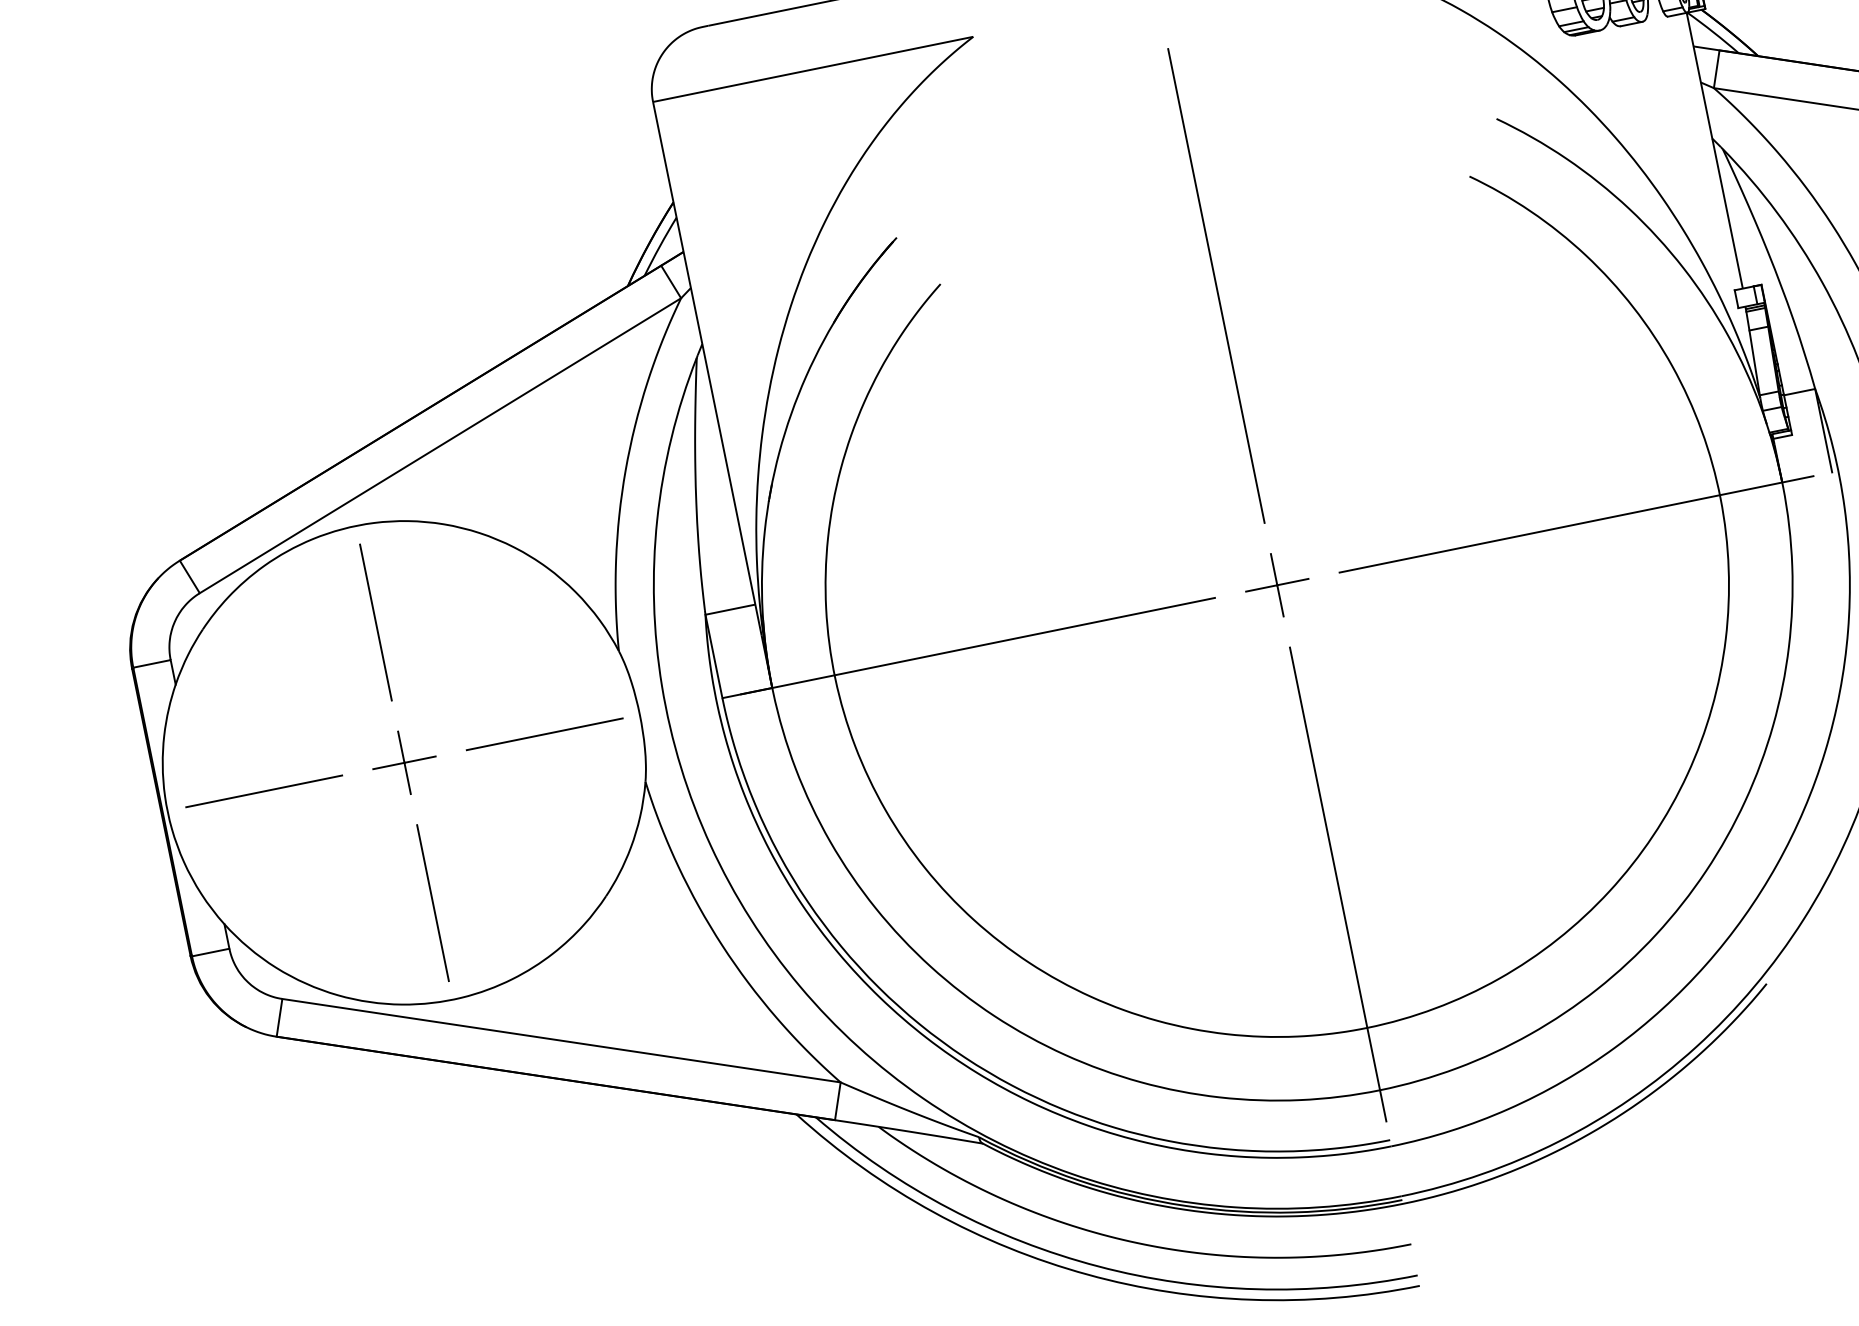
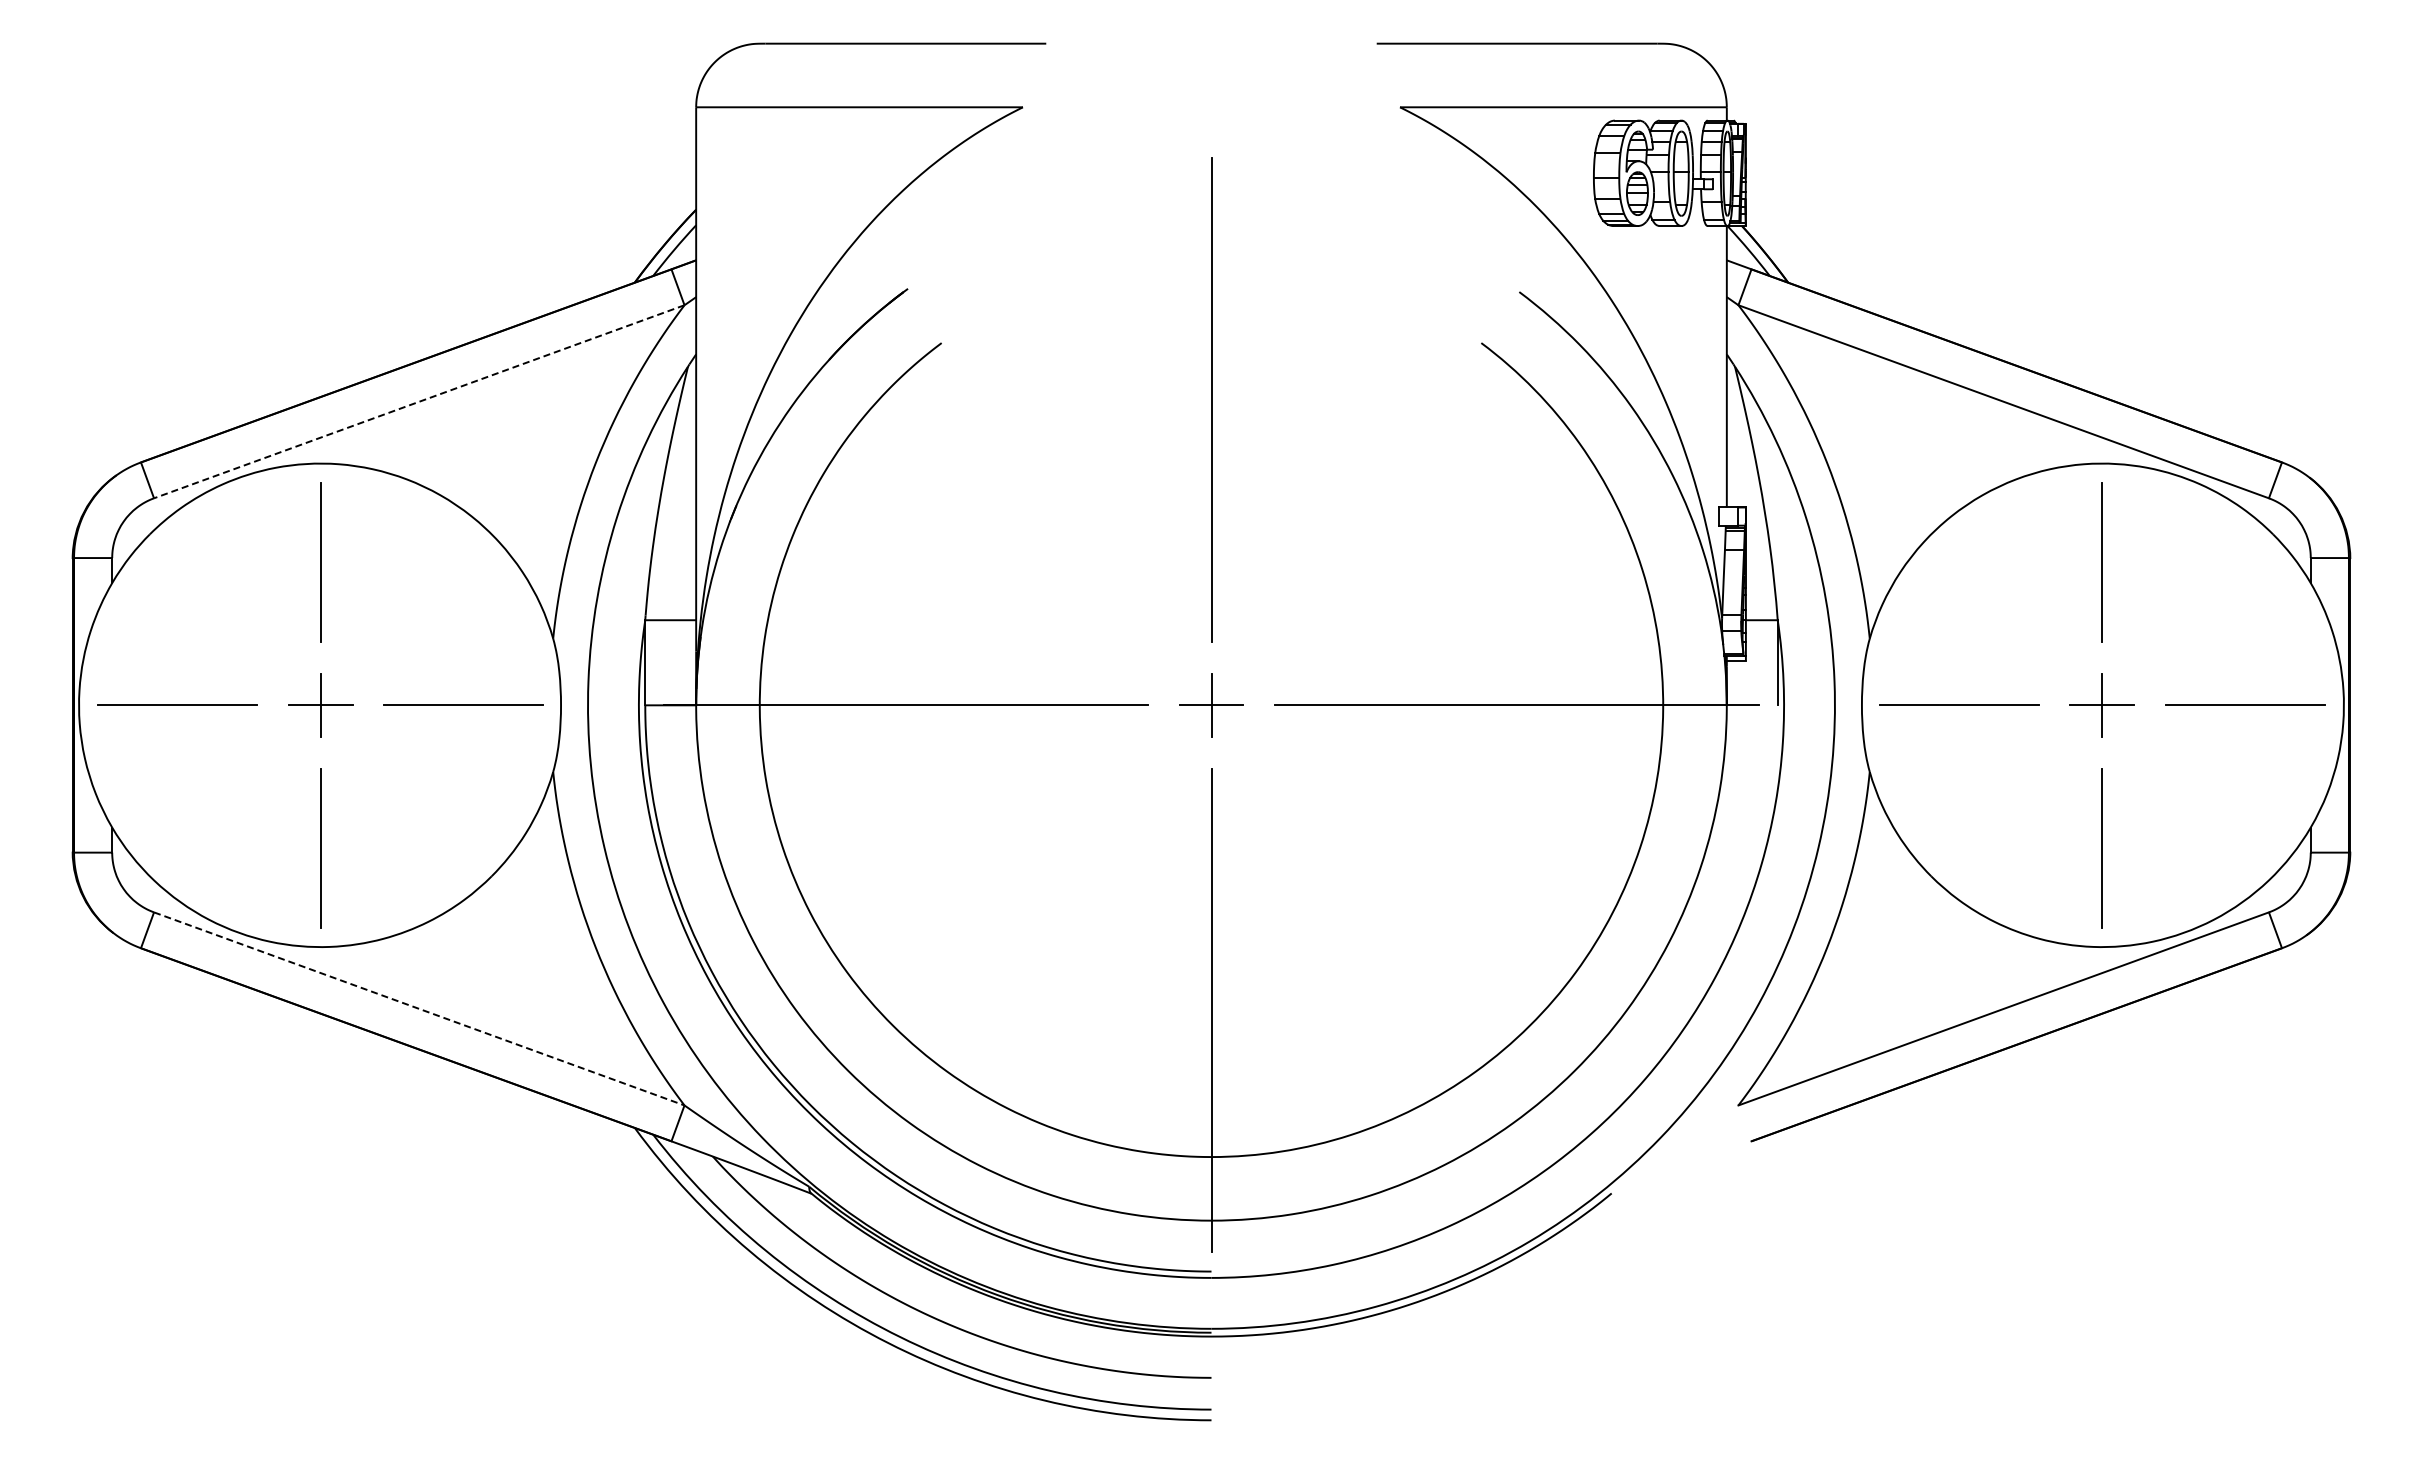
line: (439, 445) -> (418, 401), solid -> dashed
line: (561, 1041) -> (419, 1009), solid -> dashed

